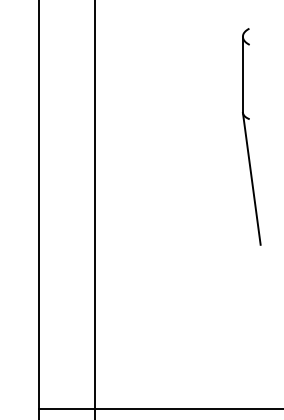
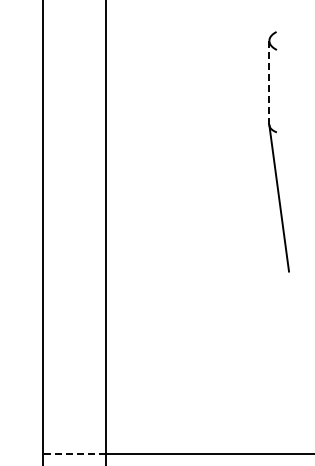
line: (243, 74) -> (269, 82), solid -> dashed
line: (66, 408) -> (73, 453), solid -> dashed

